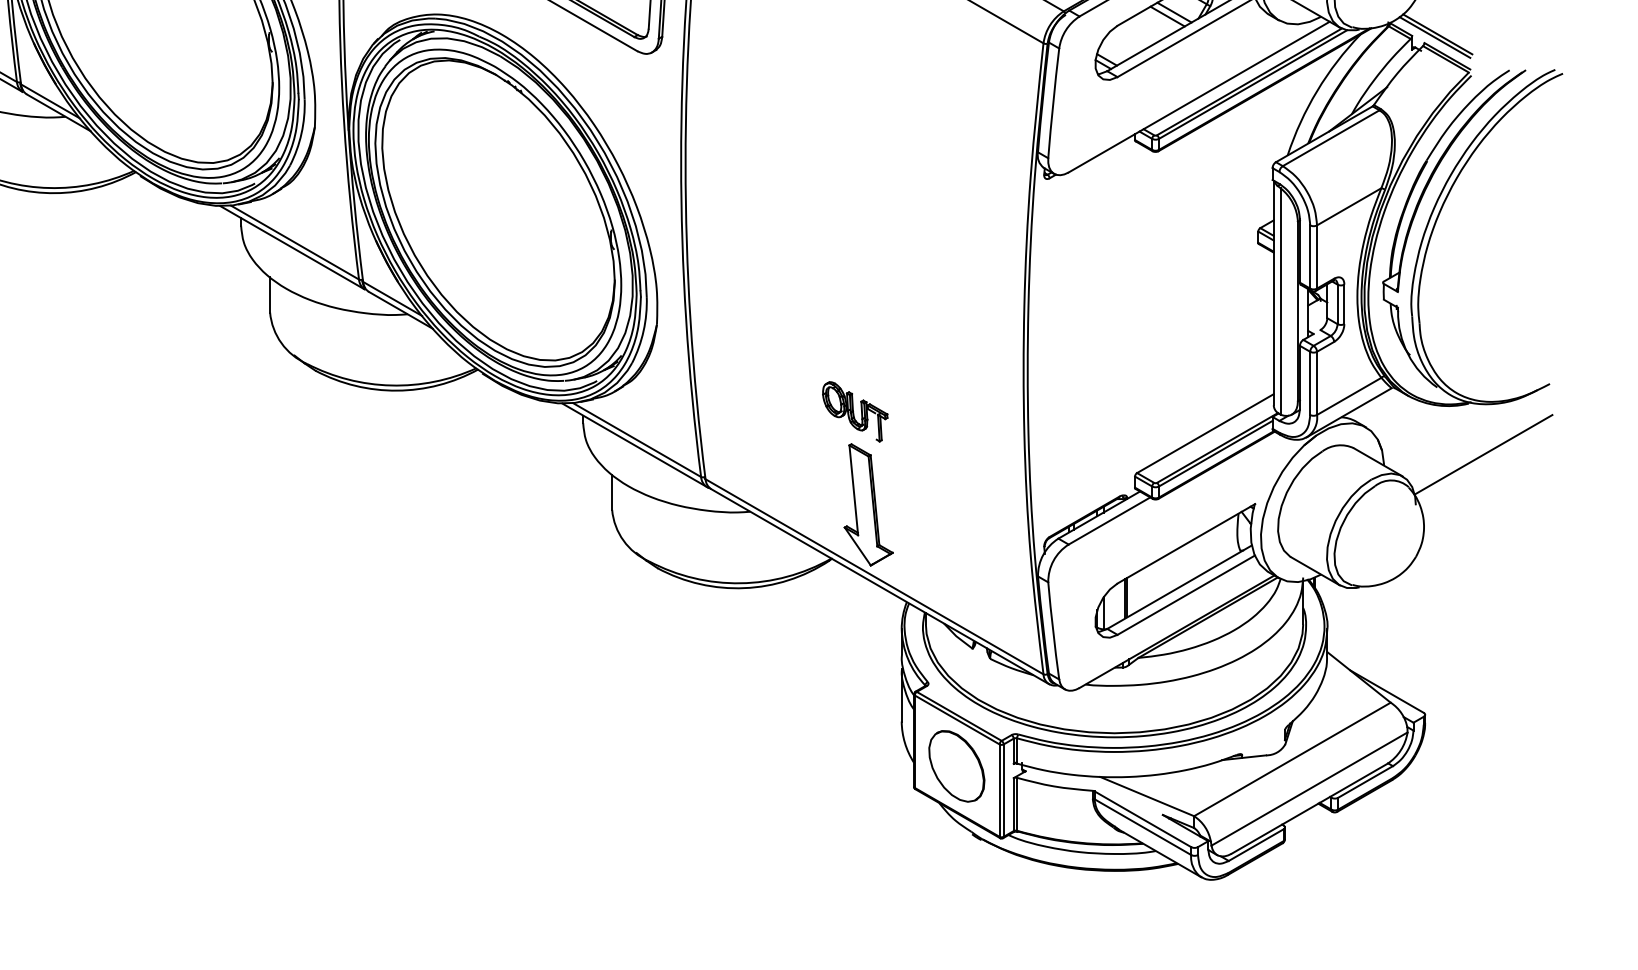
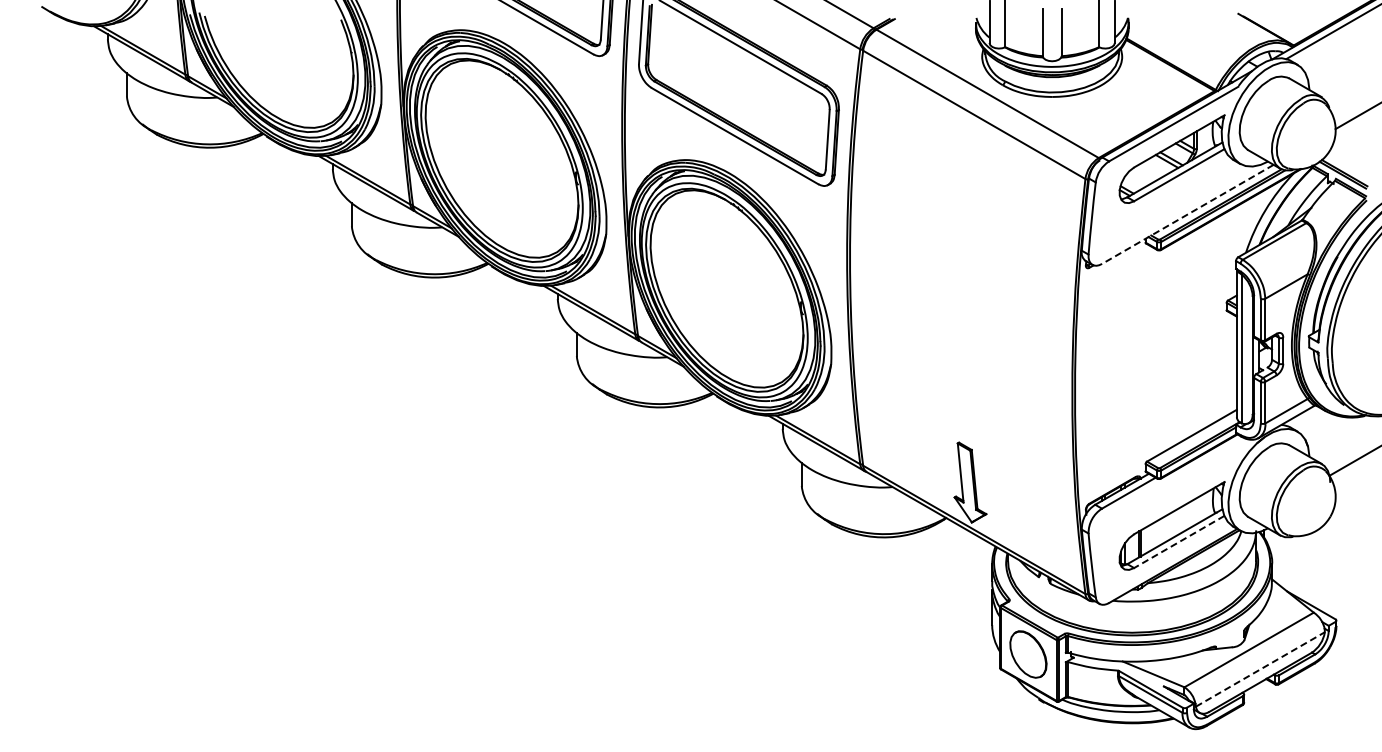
line: (1198, 97) -> (1187, 214), solid -> dashed
part: (855, 412) -> (961, 421), removed
line: (1185, 596) -> (1178, 542), solid -> dashed
line: (1309, 789) -> (1260, 669), solid -> dashed

